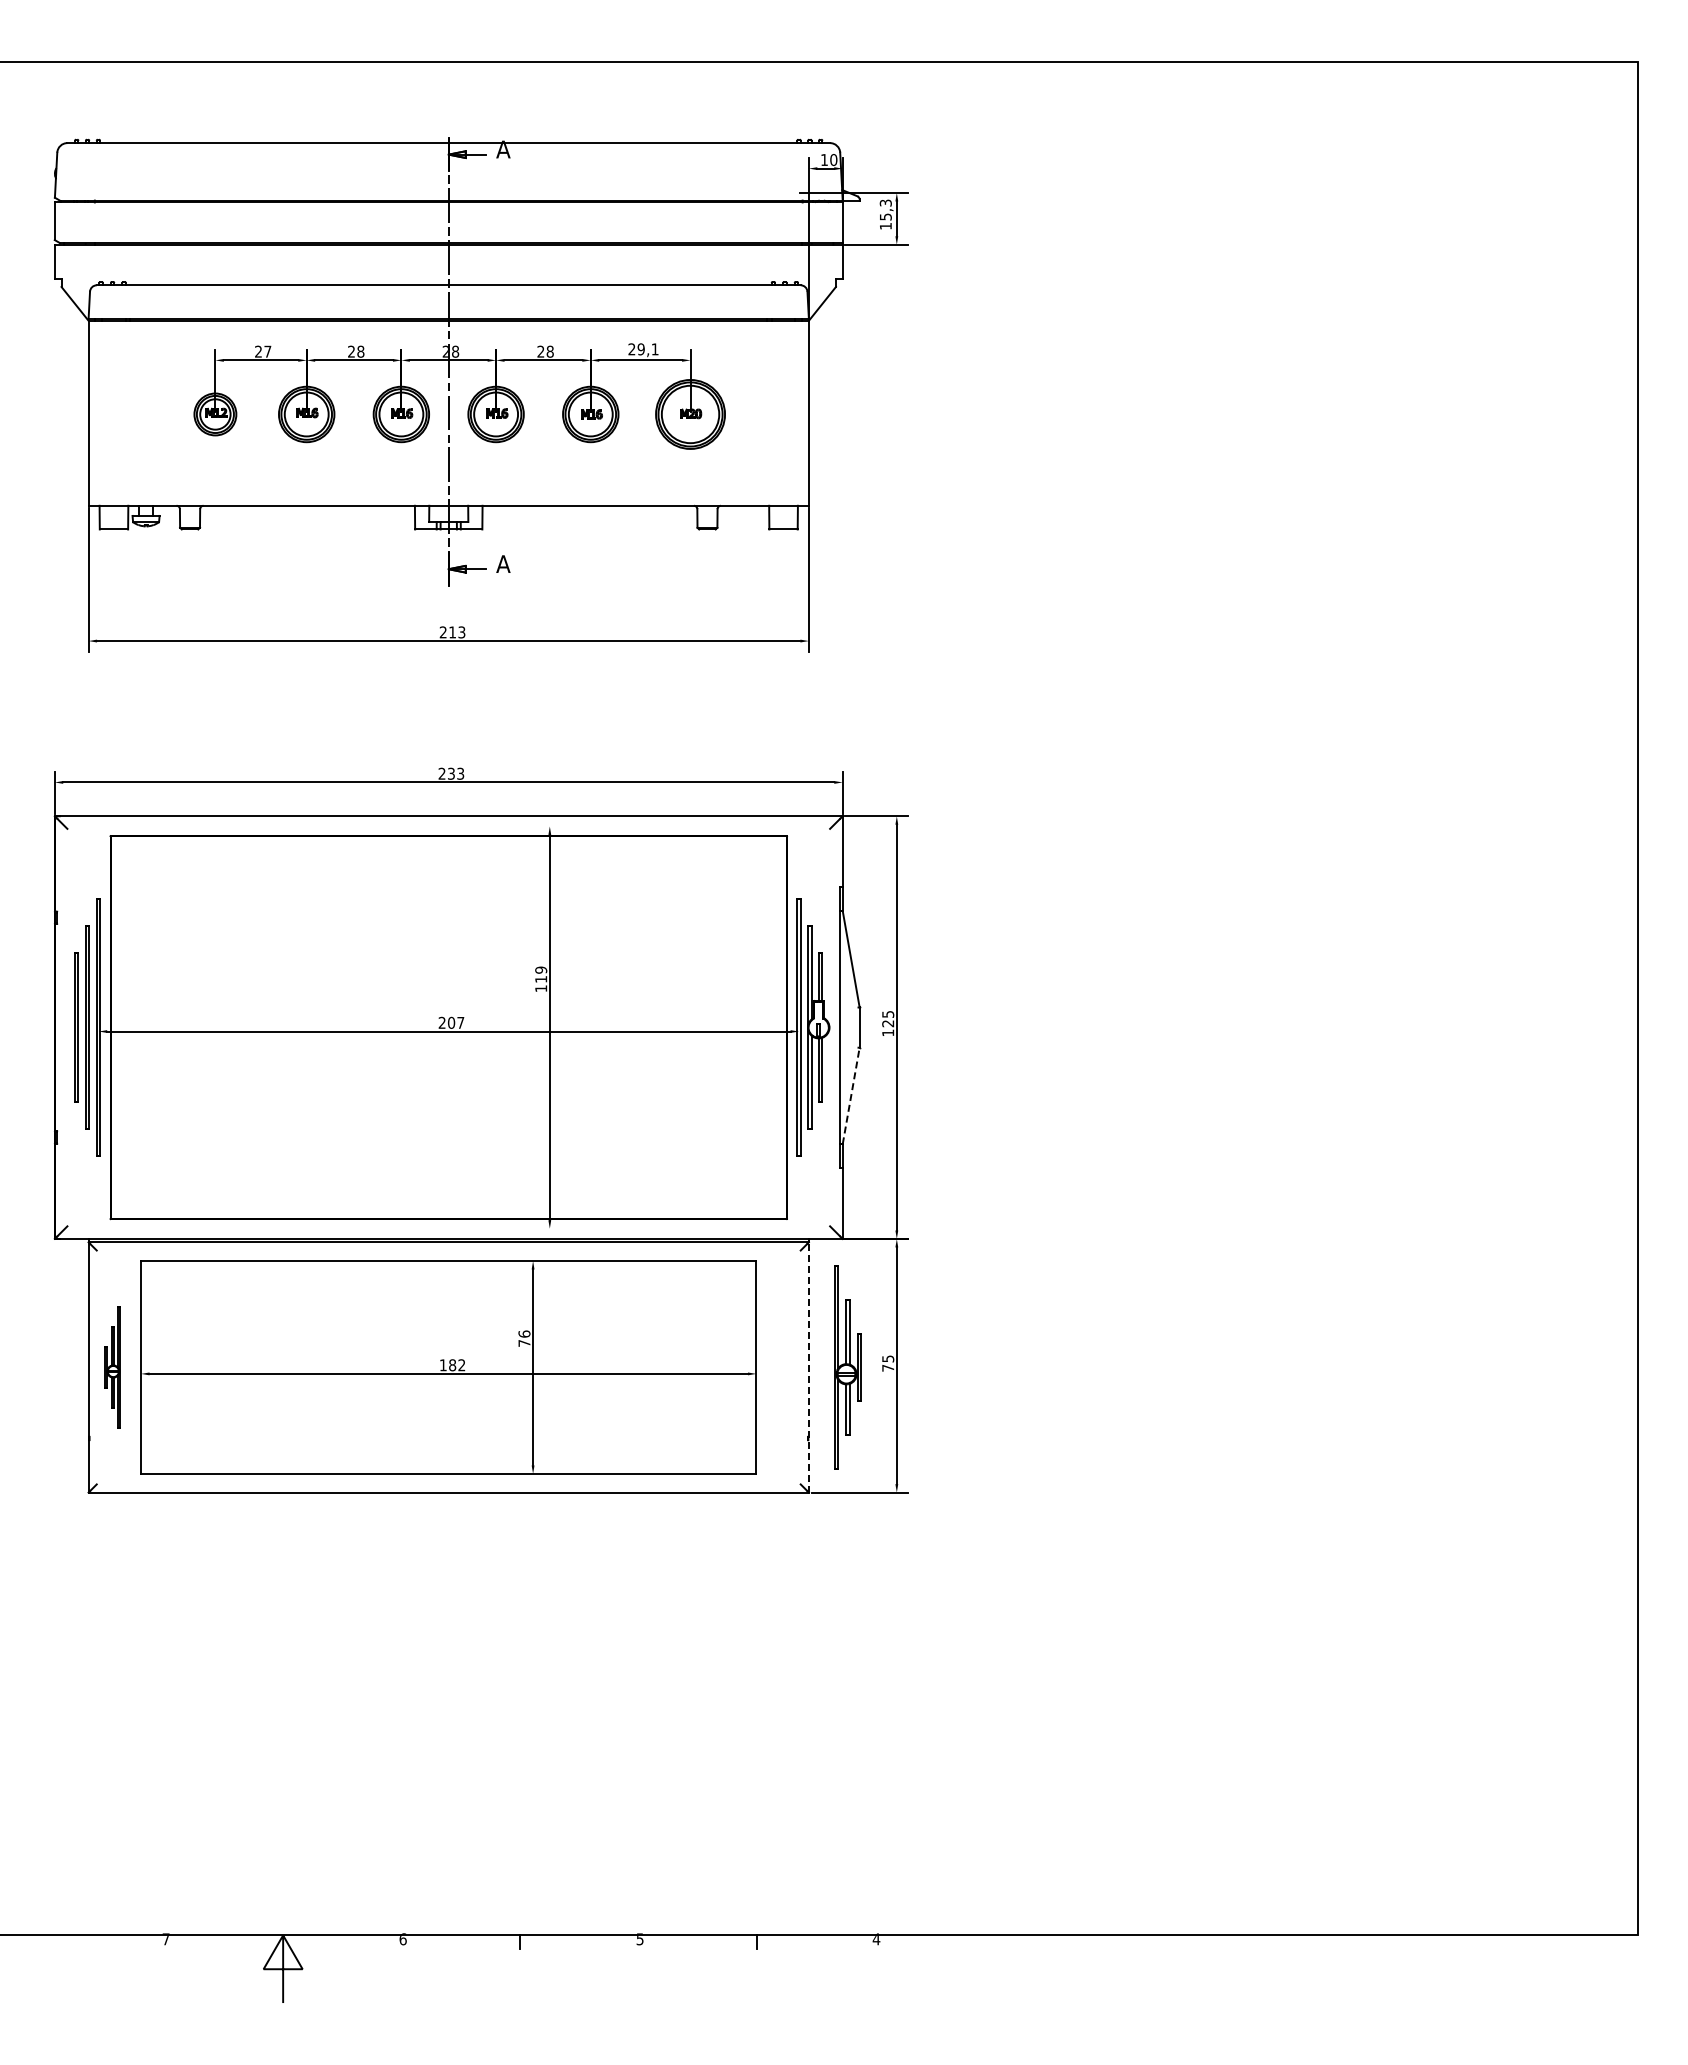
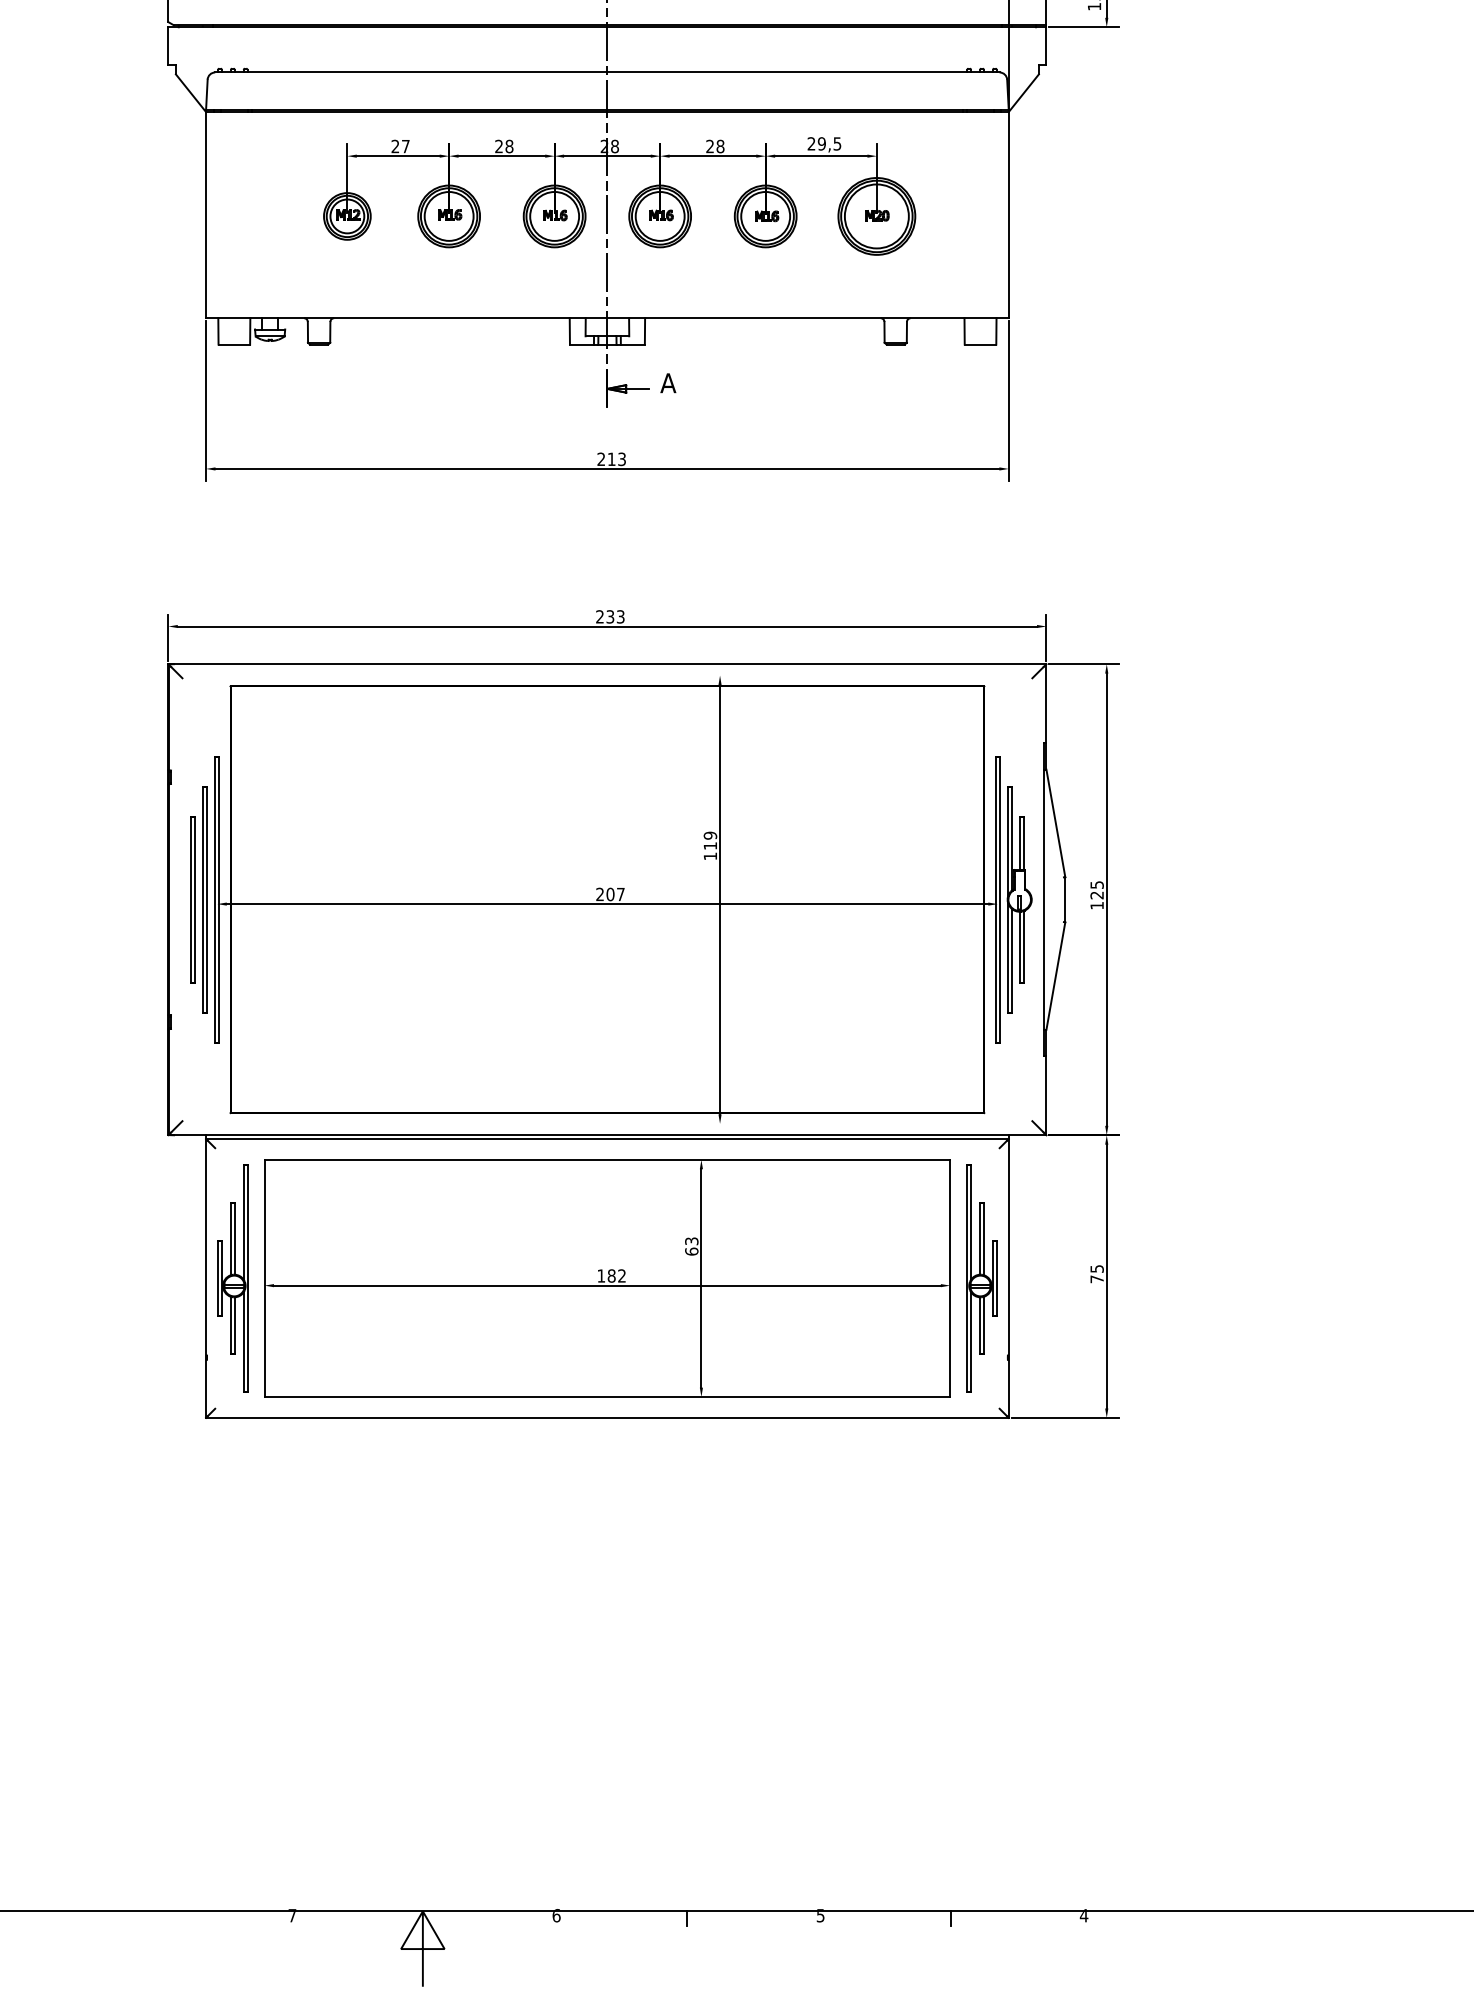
text: (654, 349) -> (836, 144), 29,1 -> 29,5
line: (851, 1096) -> (1056, 976), dashed -> solid
text: (524, 1338) -> (691, 1246), 76 -> 63
line: (808, 1366) -> (1008, 1277), dashed -> solid
part: (112, 1367) -> (232, 1278), size x1.67
part: (847, 1367) -> (981, 1278), moved

